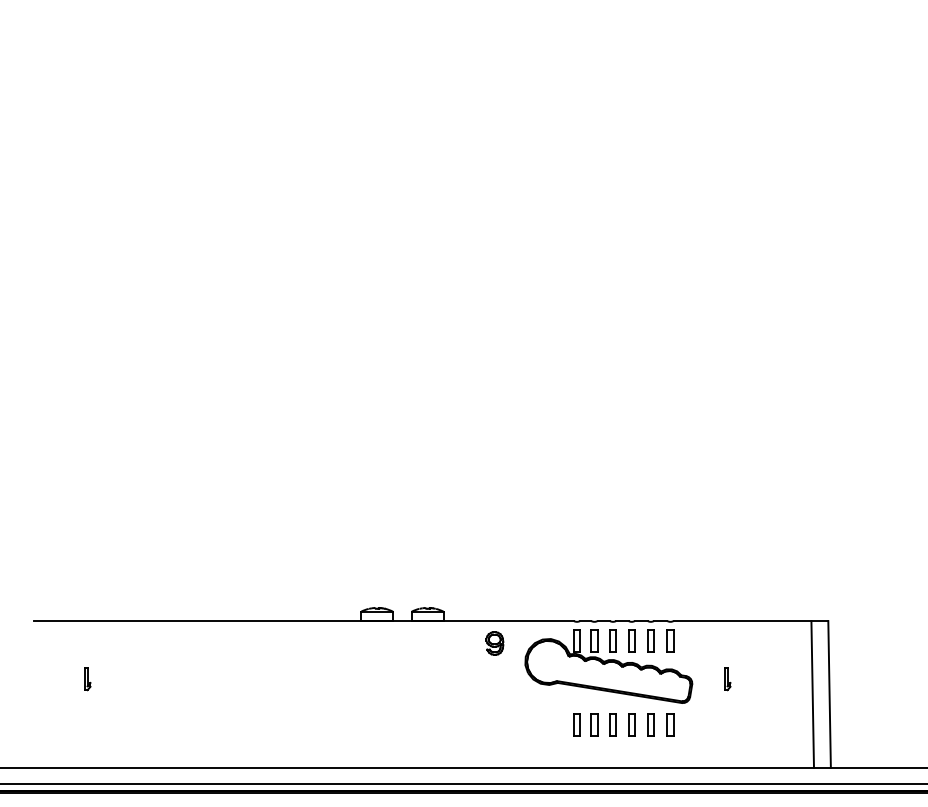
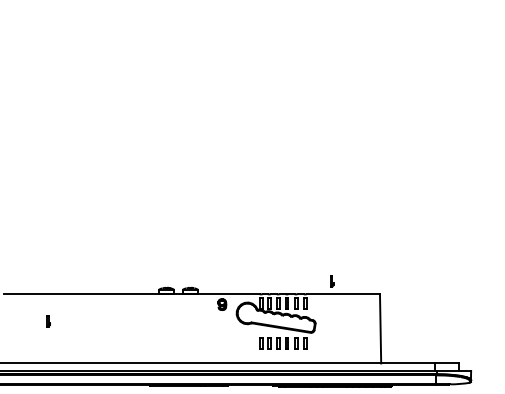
part: (87, 679) -> (48, 321), moved
part: (727, 679) -> (332, 281), moved
line: (812, 693) -> (372, 328), removed

